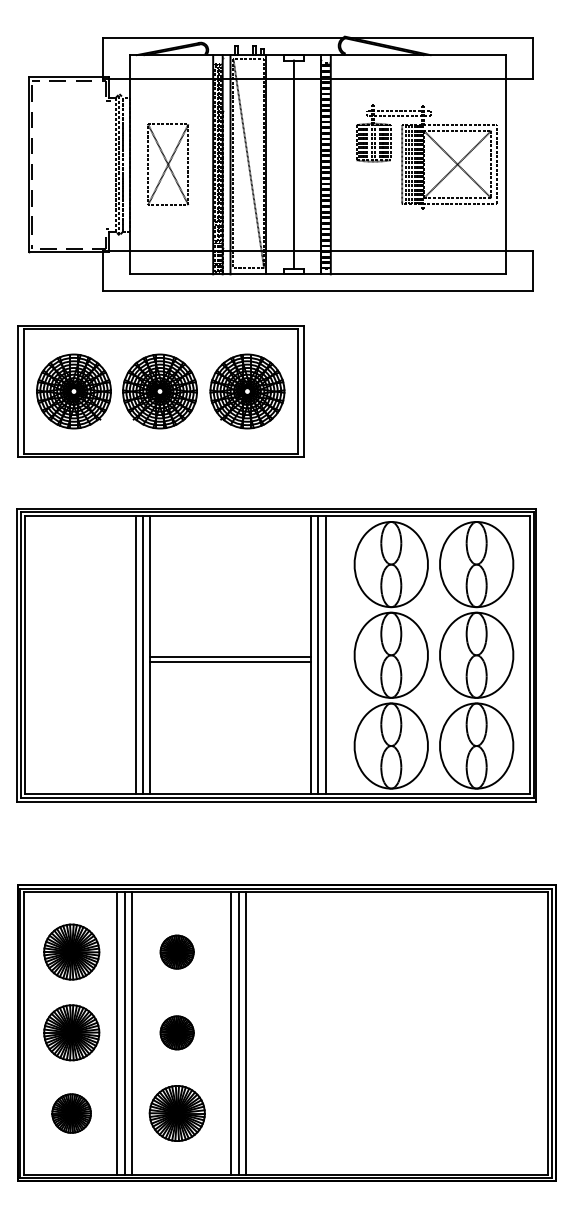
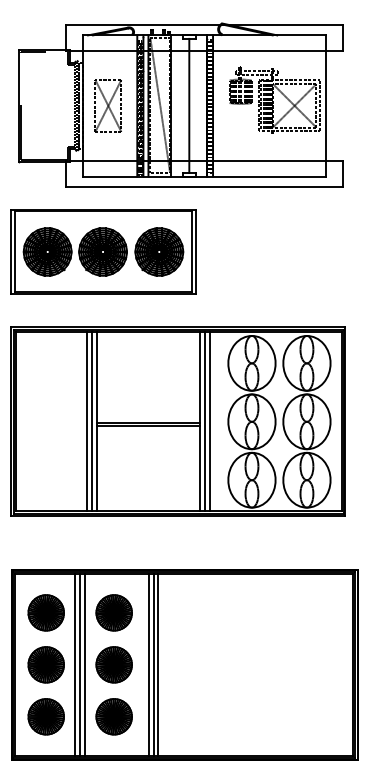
part: (176, 951) -> (113, 612), size x1.67
part: (176, 1032) -> (113, 664), size x1.67
part: (70, 1112) -> (45, 716), size x1.43

